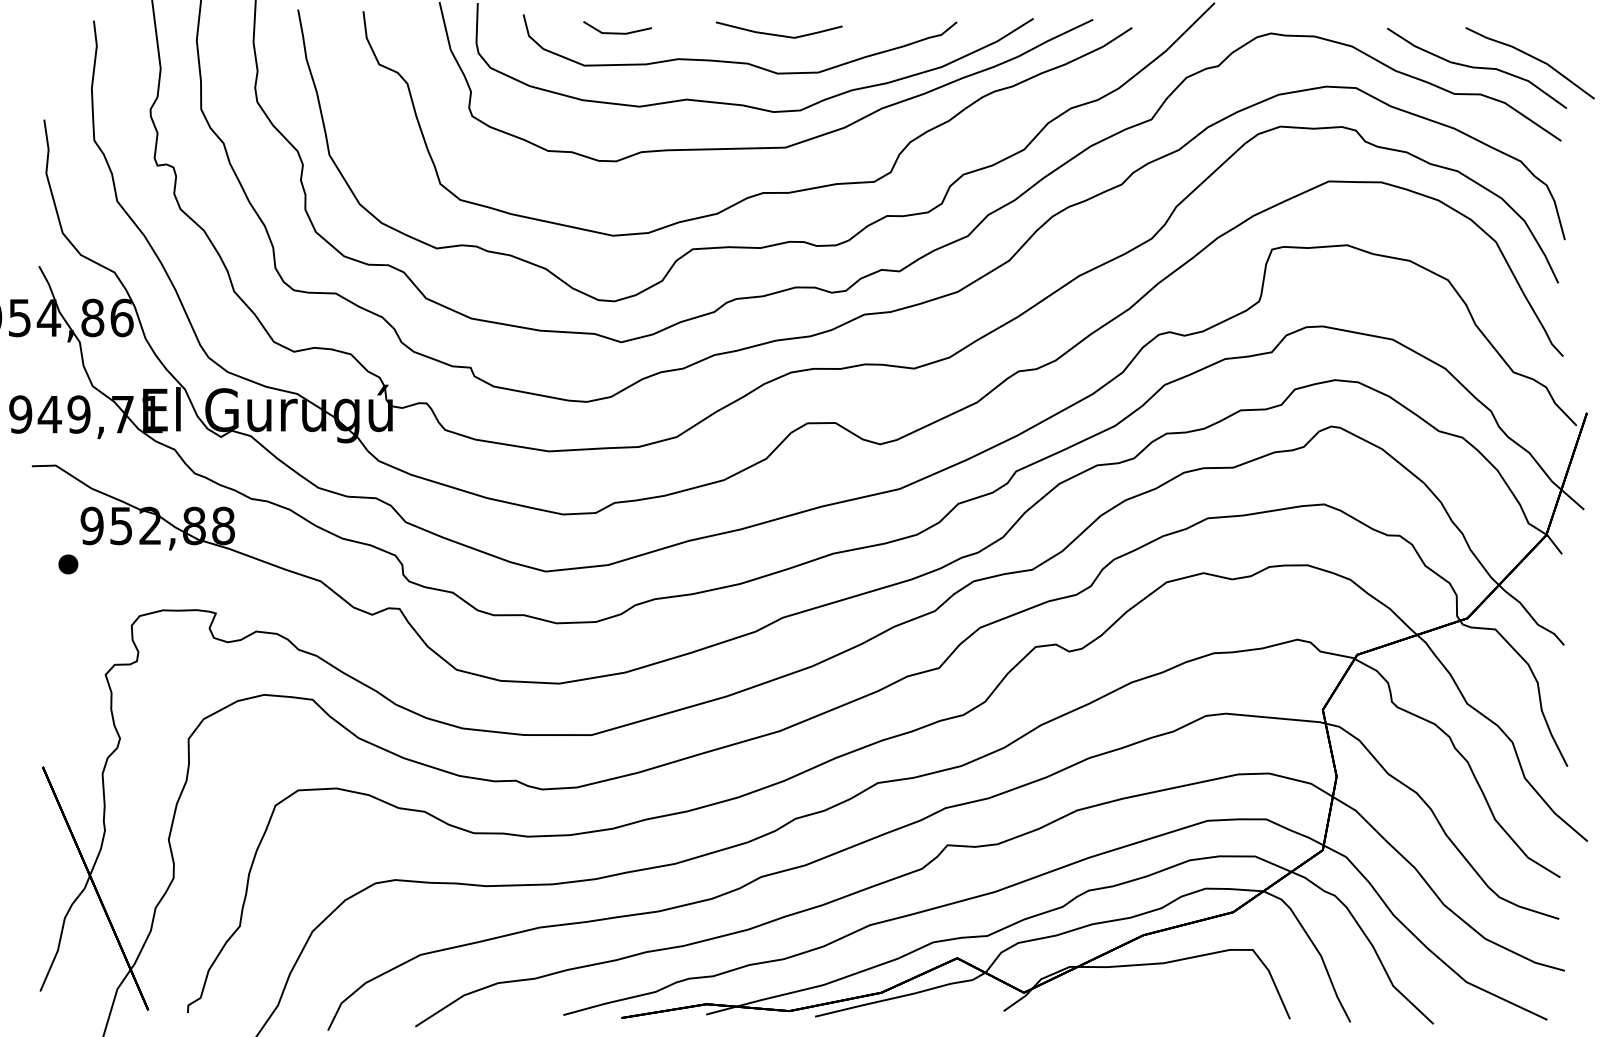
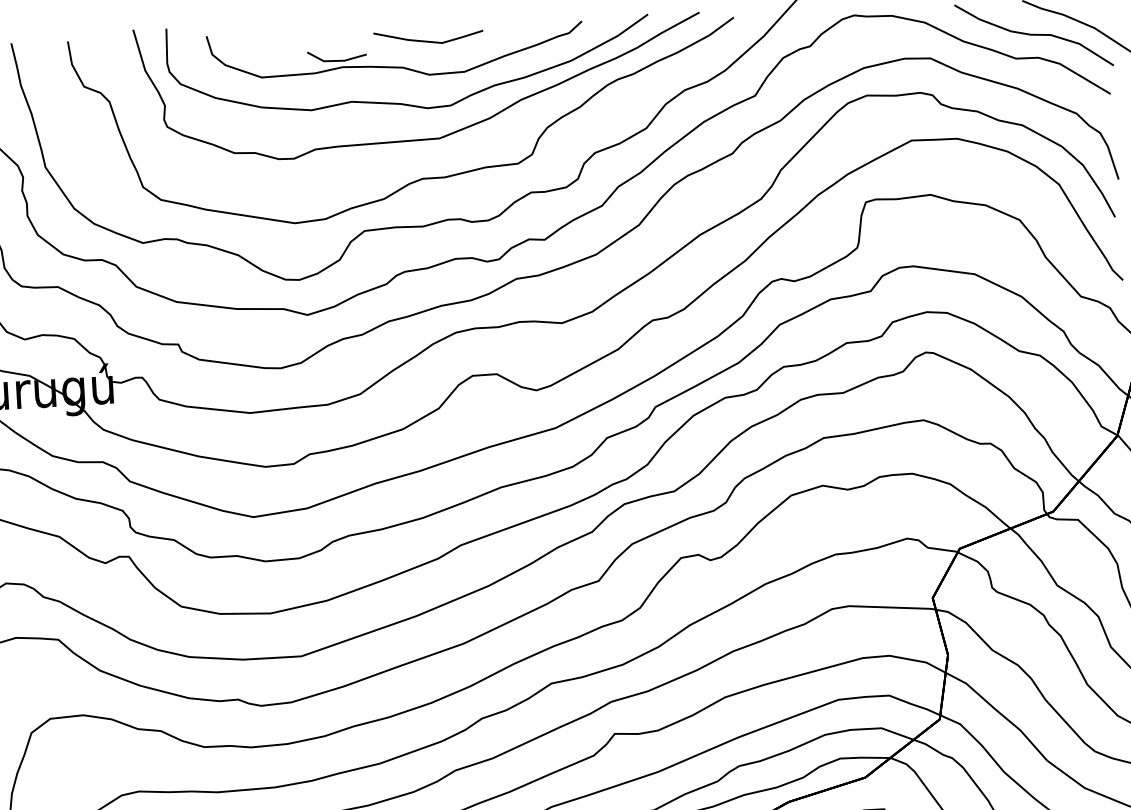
line: (617, 32) -> (337, 60), moved

